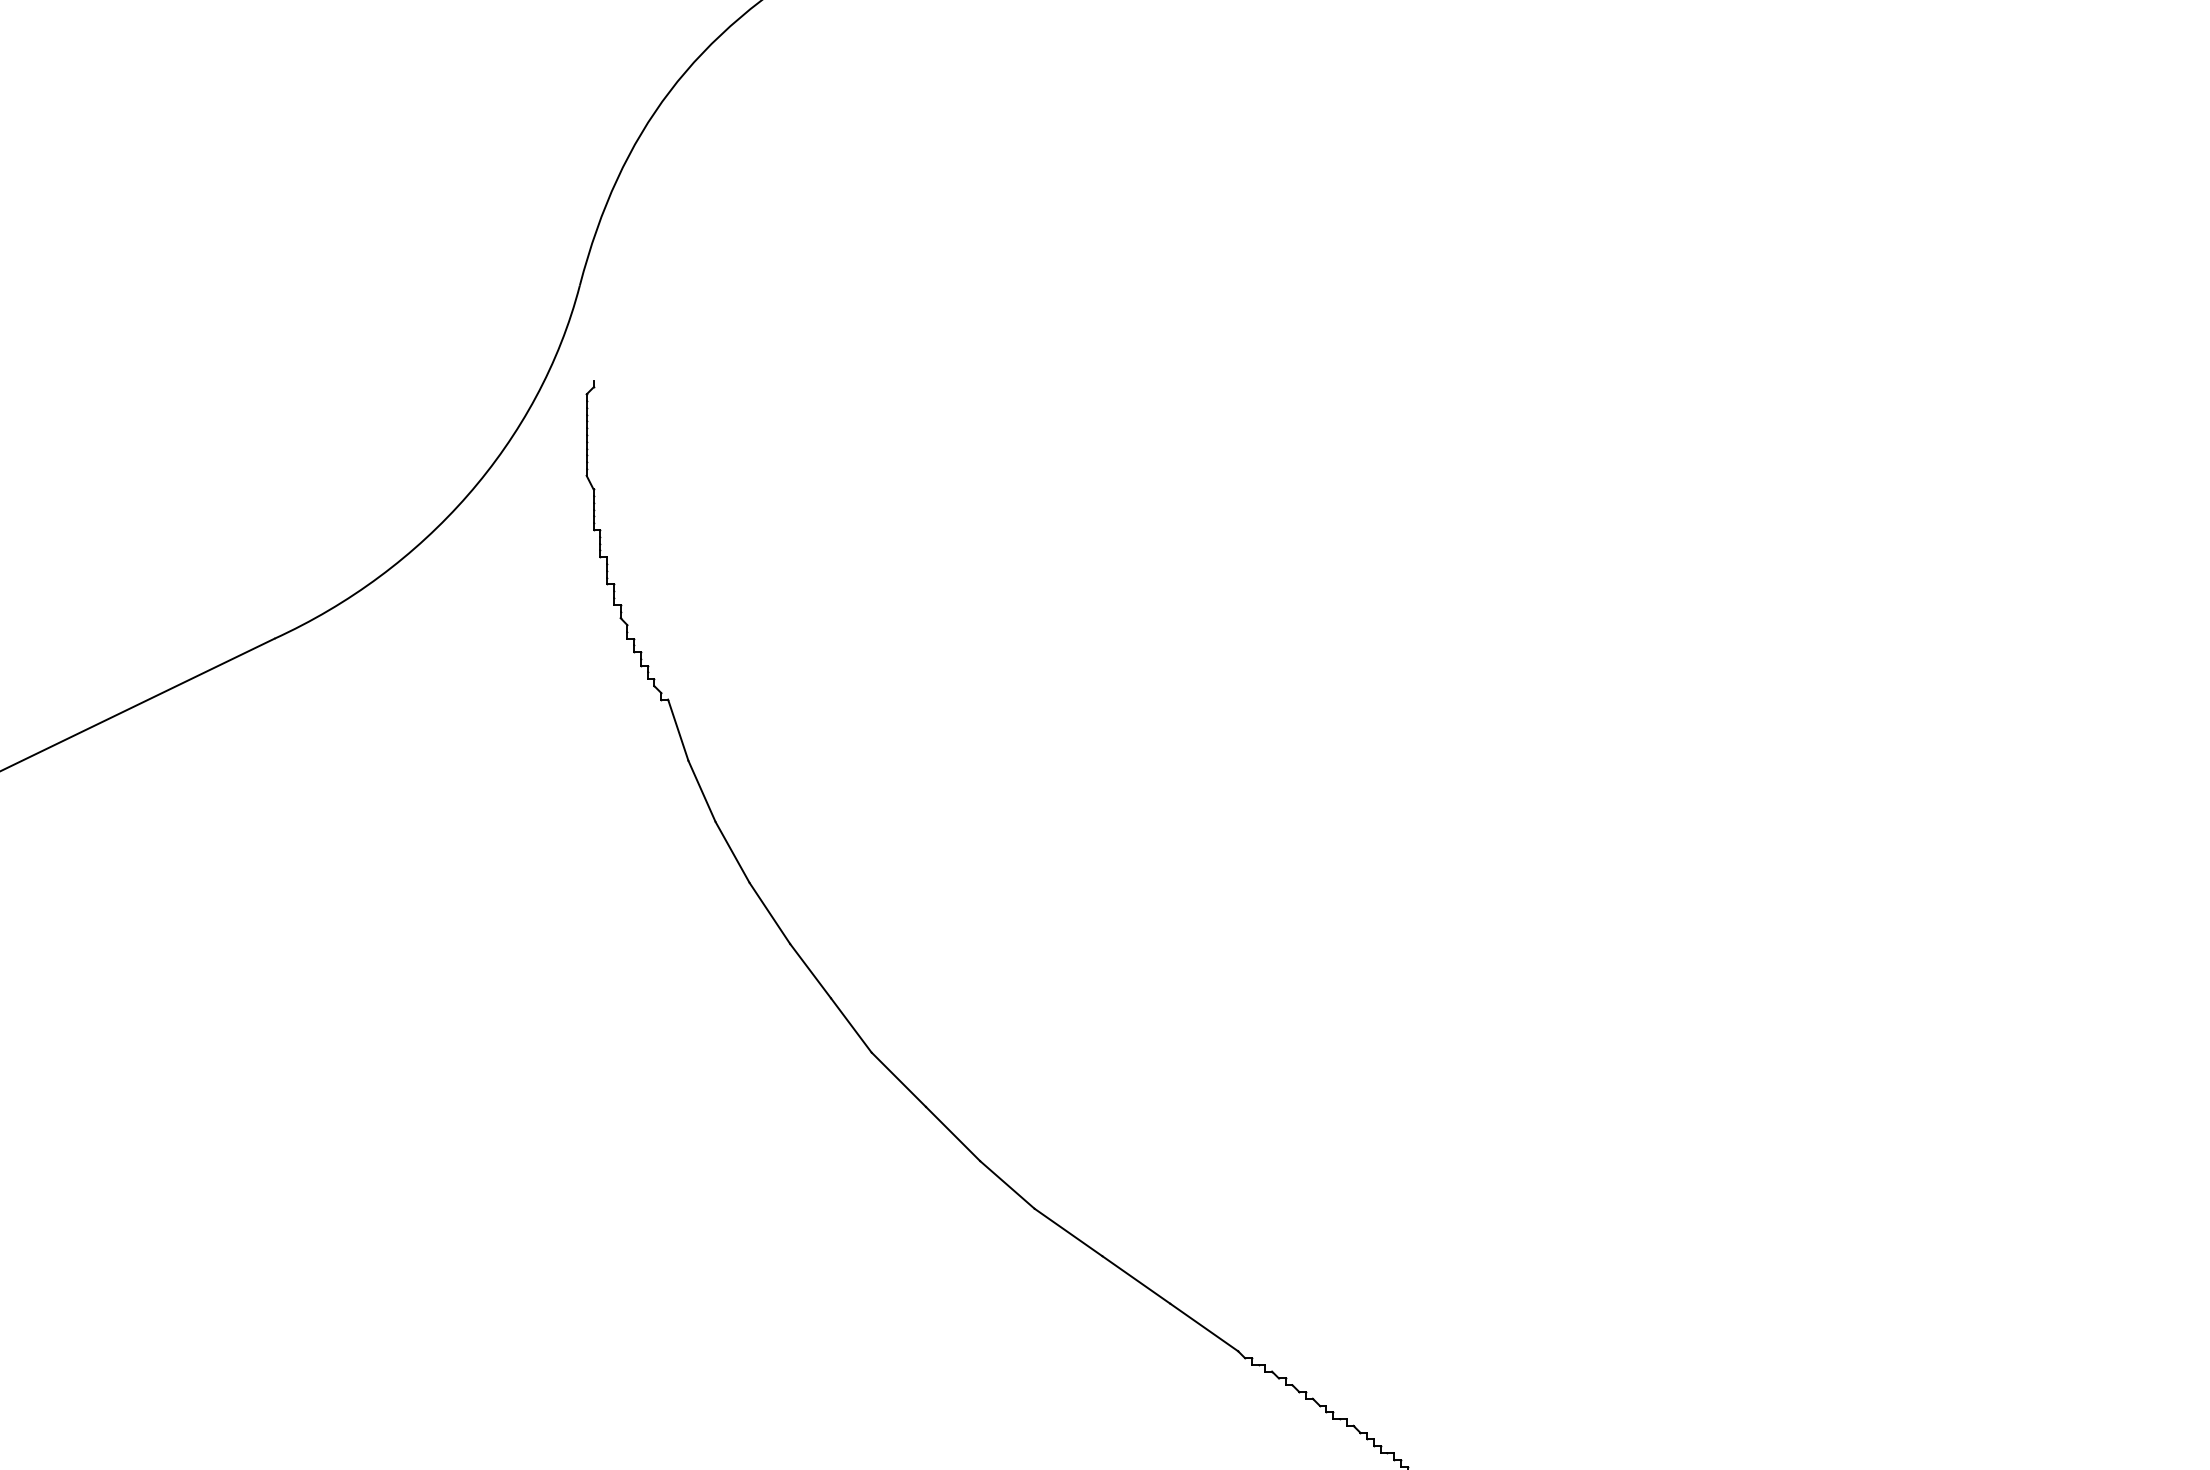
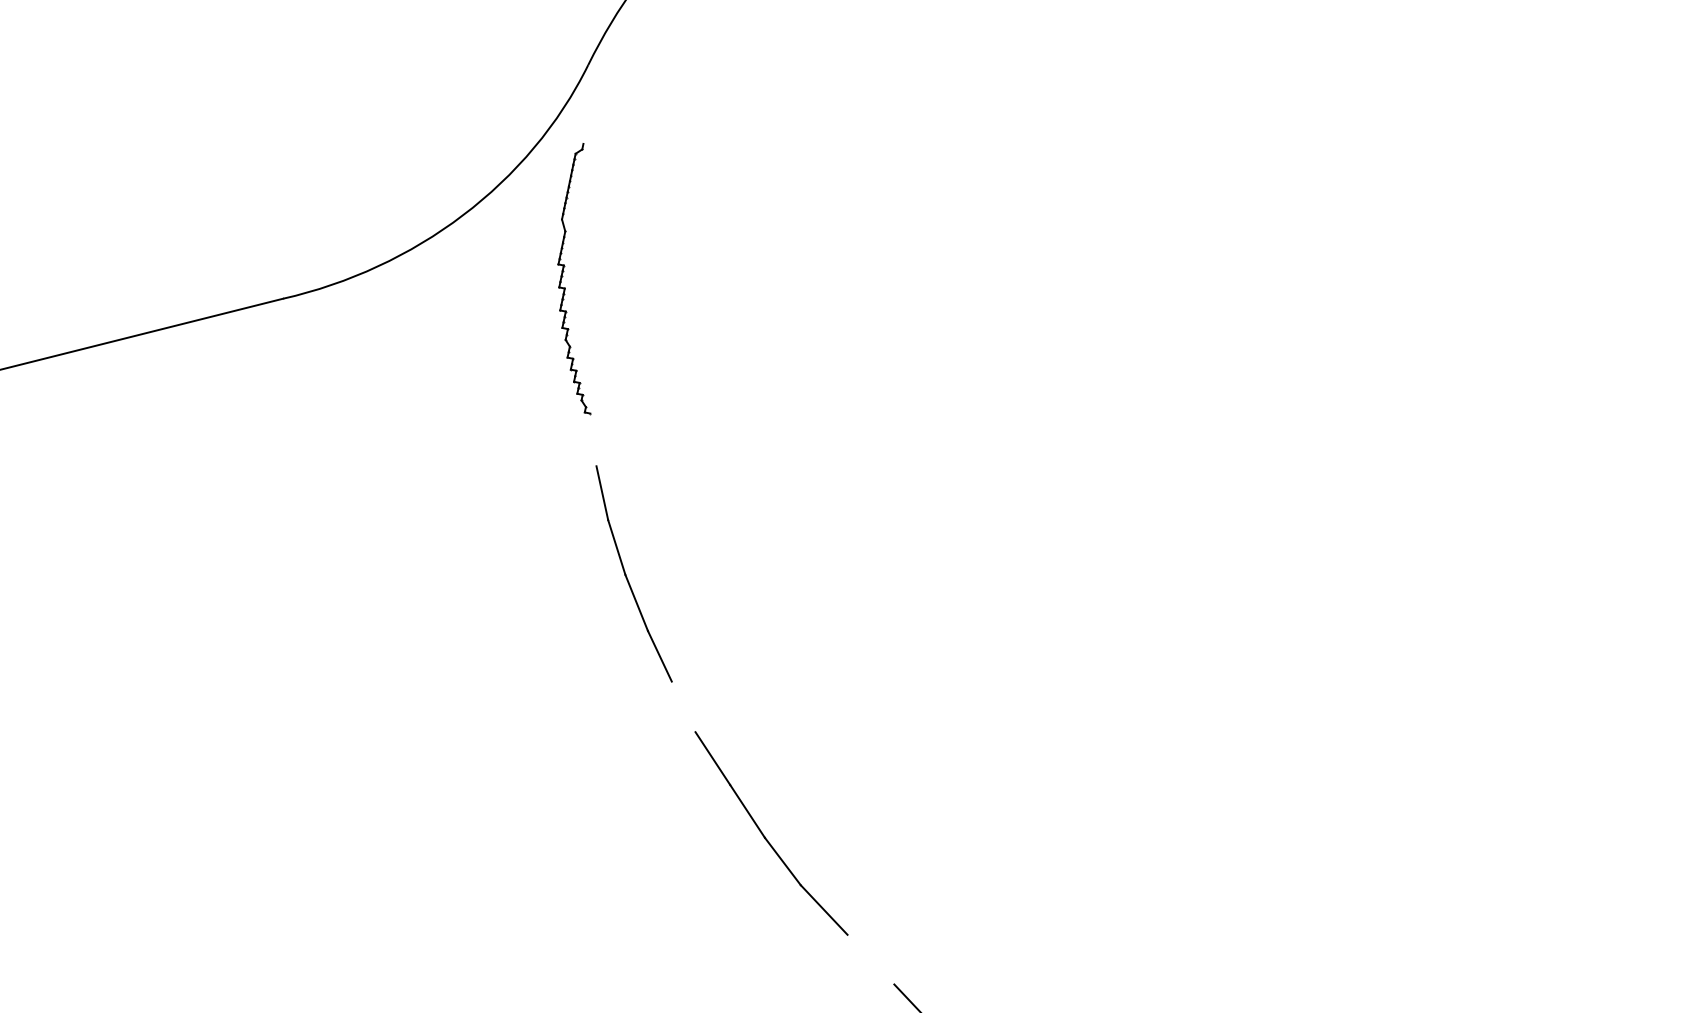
line: (678, 729) -> (593, 439), removed
line: (851, 1025) -> (683, 706), removed
line: (1136, 1279) -> (871, 959), removed

